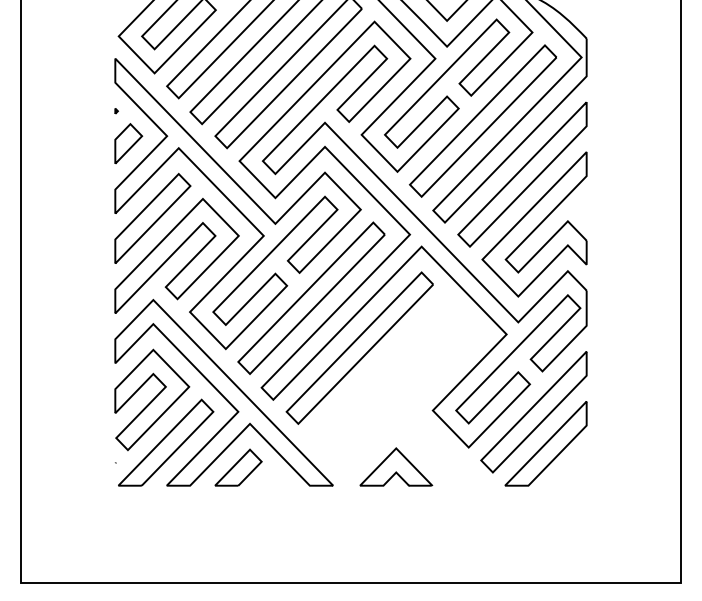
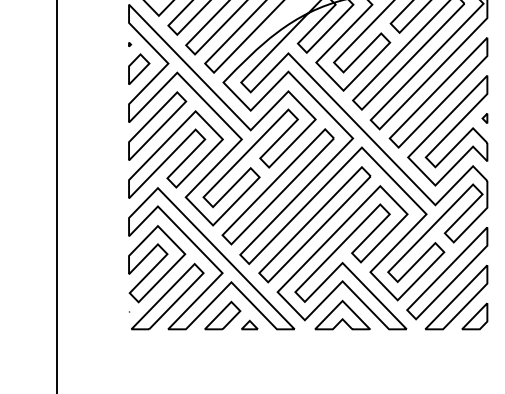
part: (583, 208) -> (484, 118), added
part: (395, 391) -> (342, 257), added
part: (570, 468) -> (475, 316), added
part: (274, 479) -> (250, 324), added

